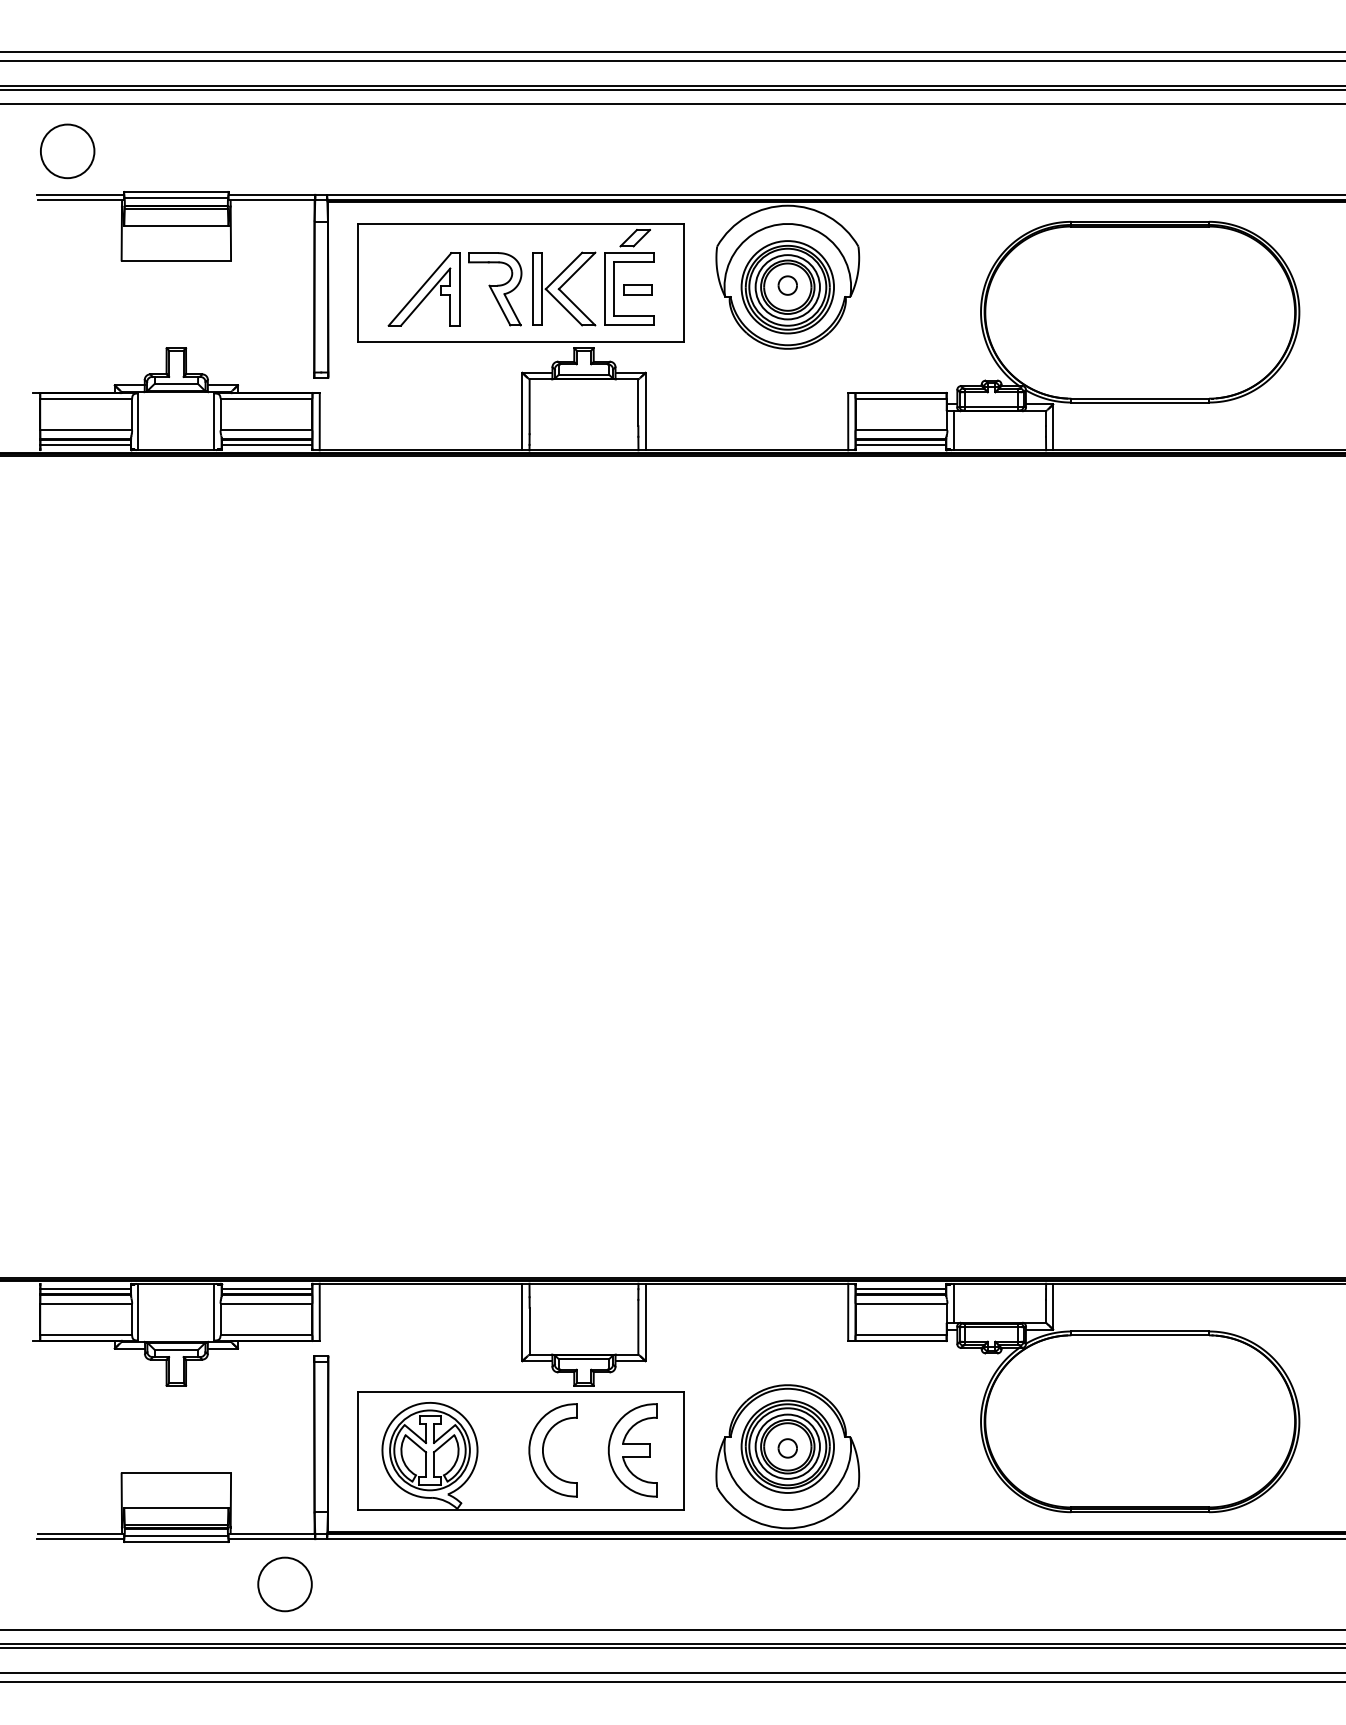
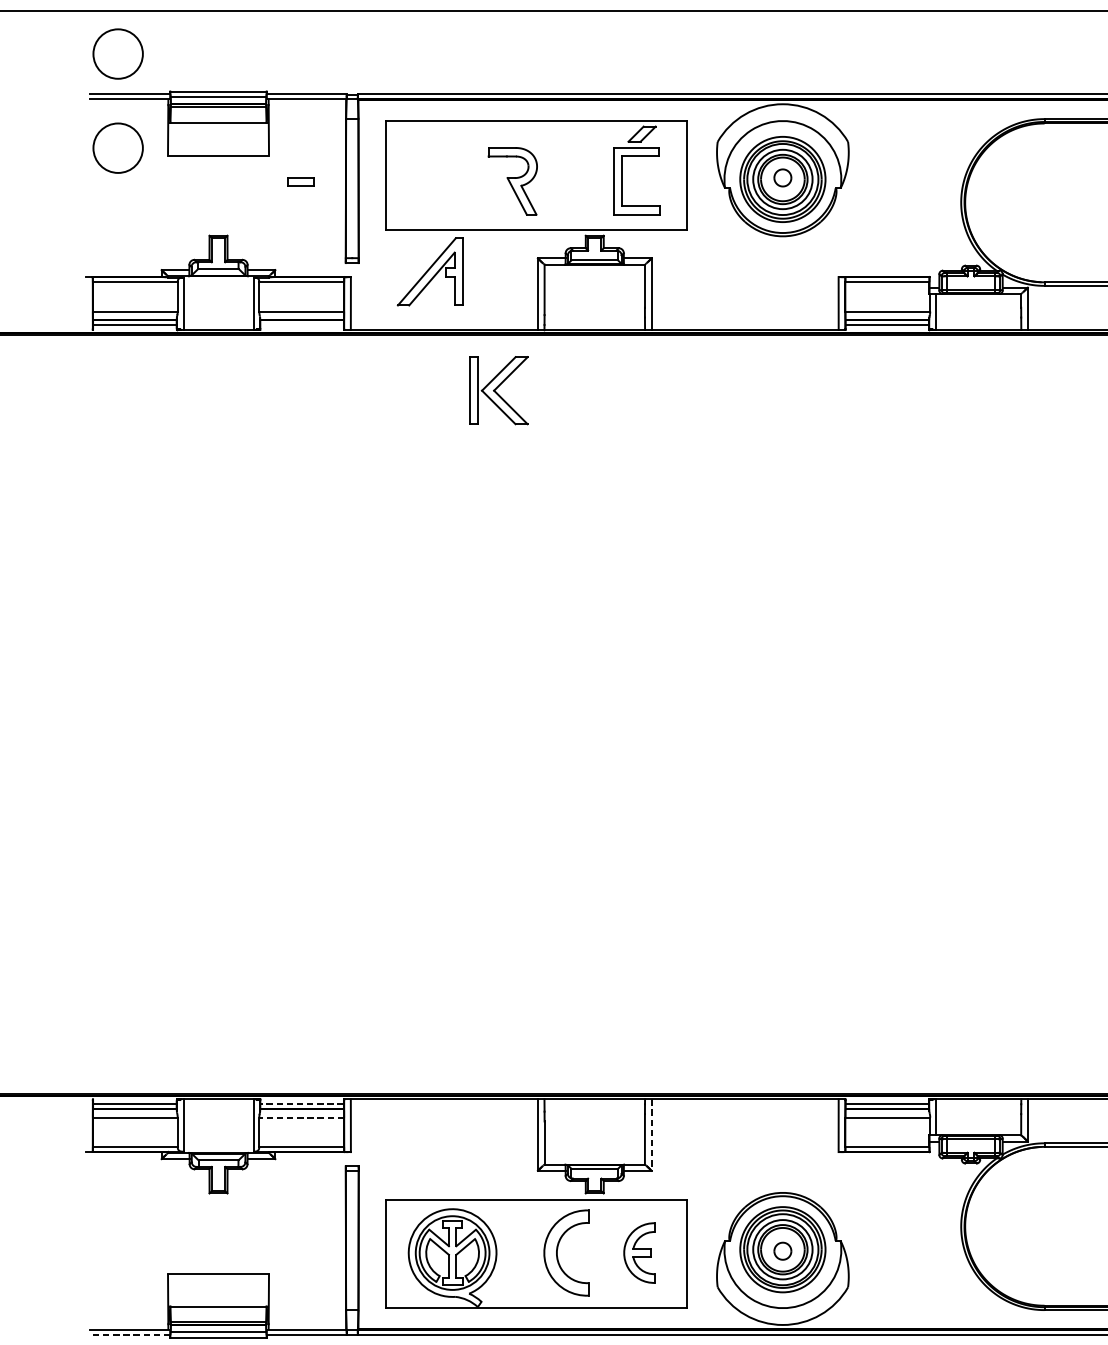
circle: (67, 253) -> (118, 148), added
part: (564, 288) -> (499, 390), moved
part: (423, 289) -> (430, 272), moved
part: (637, 289) -> (299, 181), moved
line: (266, 444) -> (301, 324), removed
line: (266, 1289) -> (301, 1104), solid -> dashed
line: (266, 1303) -> (301, 1117), solid -> dashed
line: (645, 1322) -> (651, 1135), solid -> dashed
part: (632, 1450) -> (639, 1253), size x0.7
line: (80, 1539) -> (130, 1335), solid -> dashed

